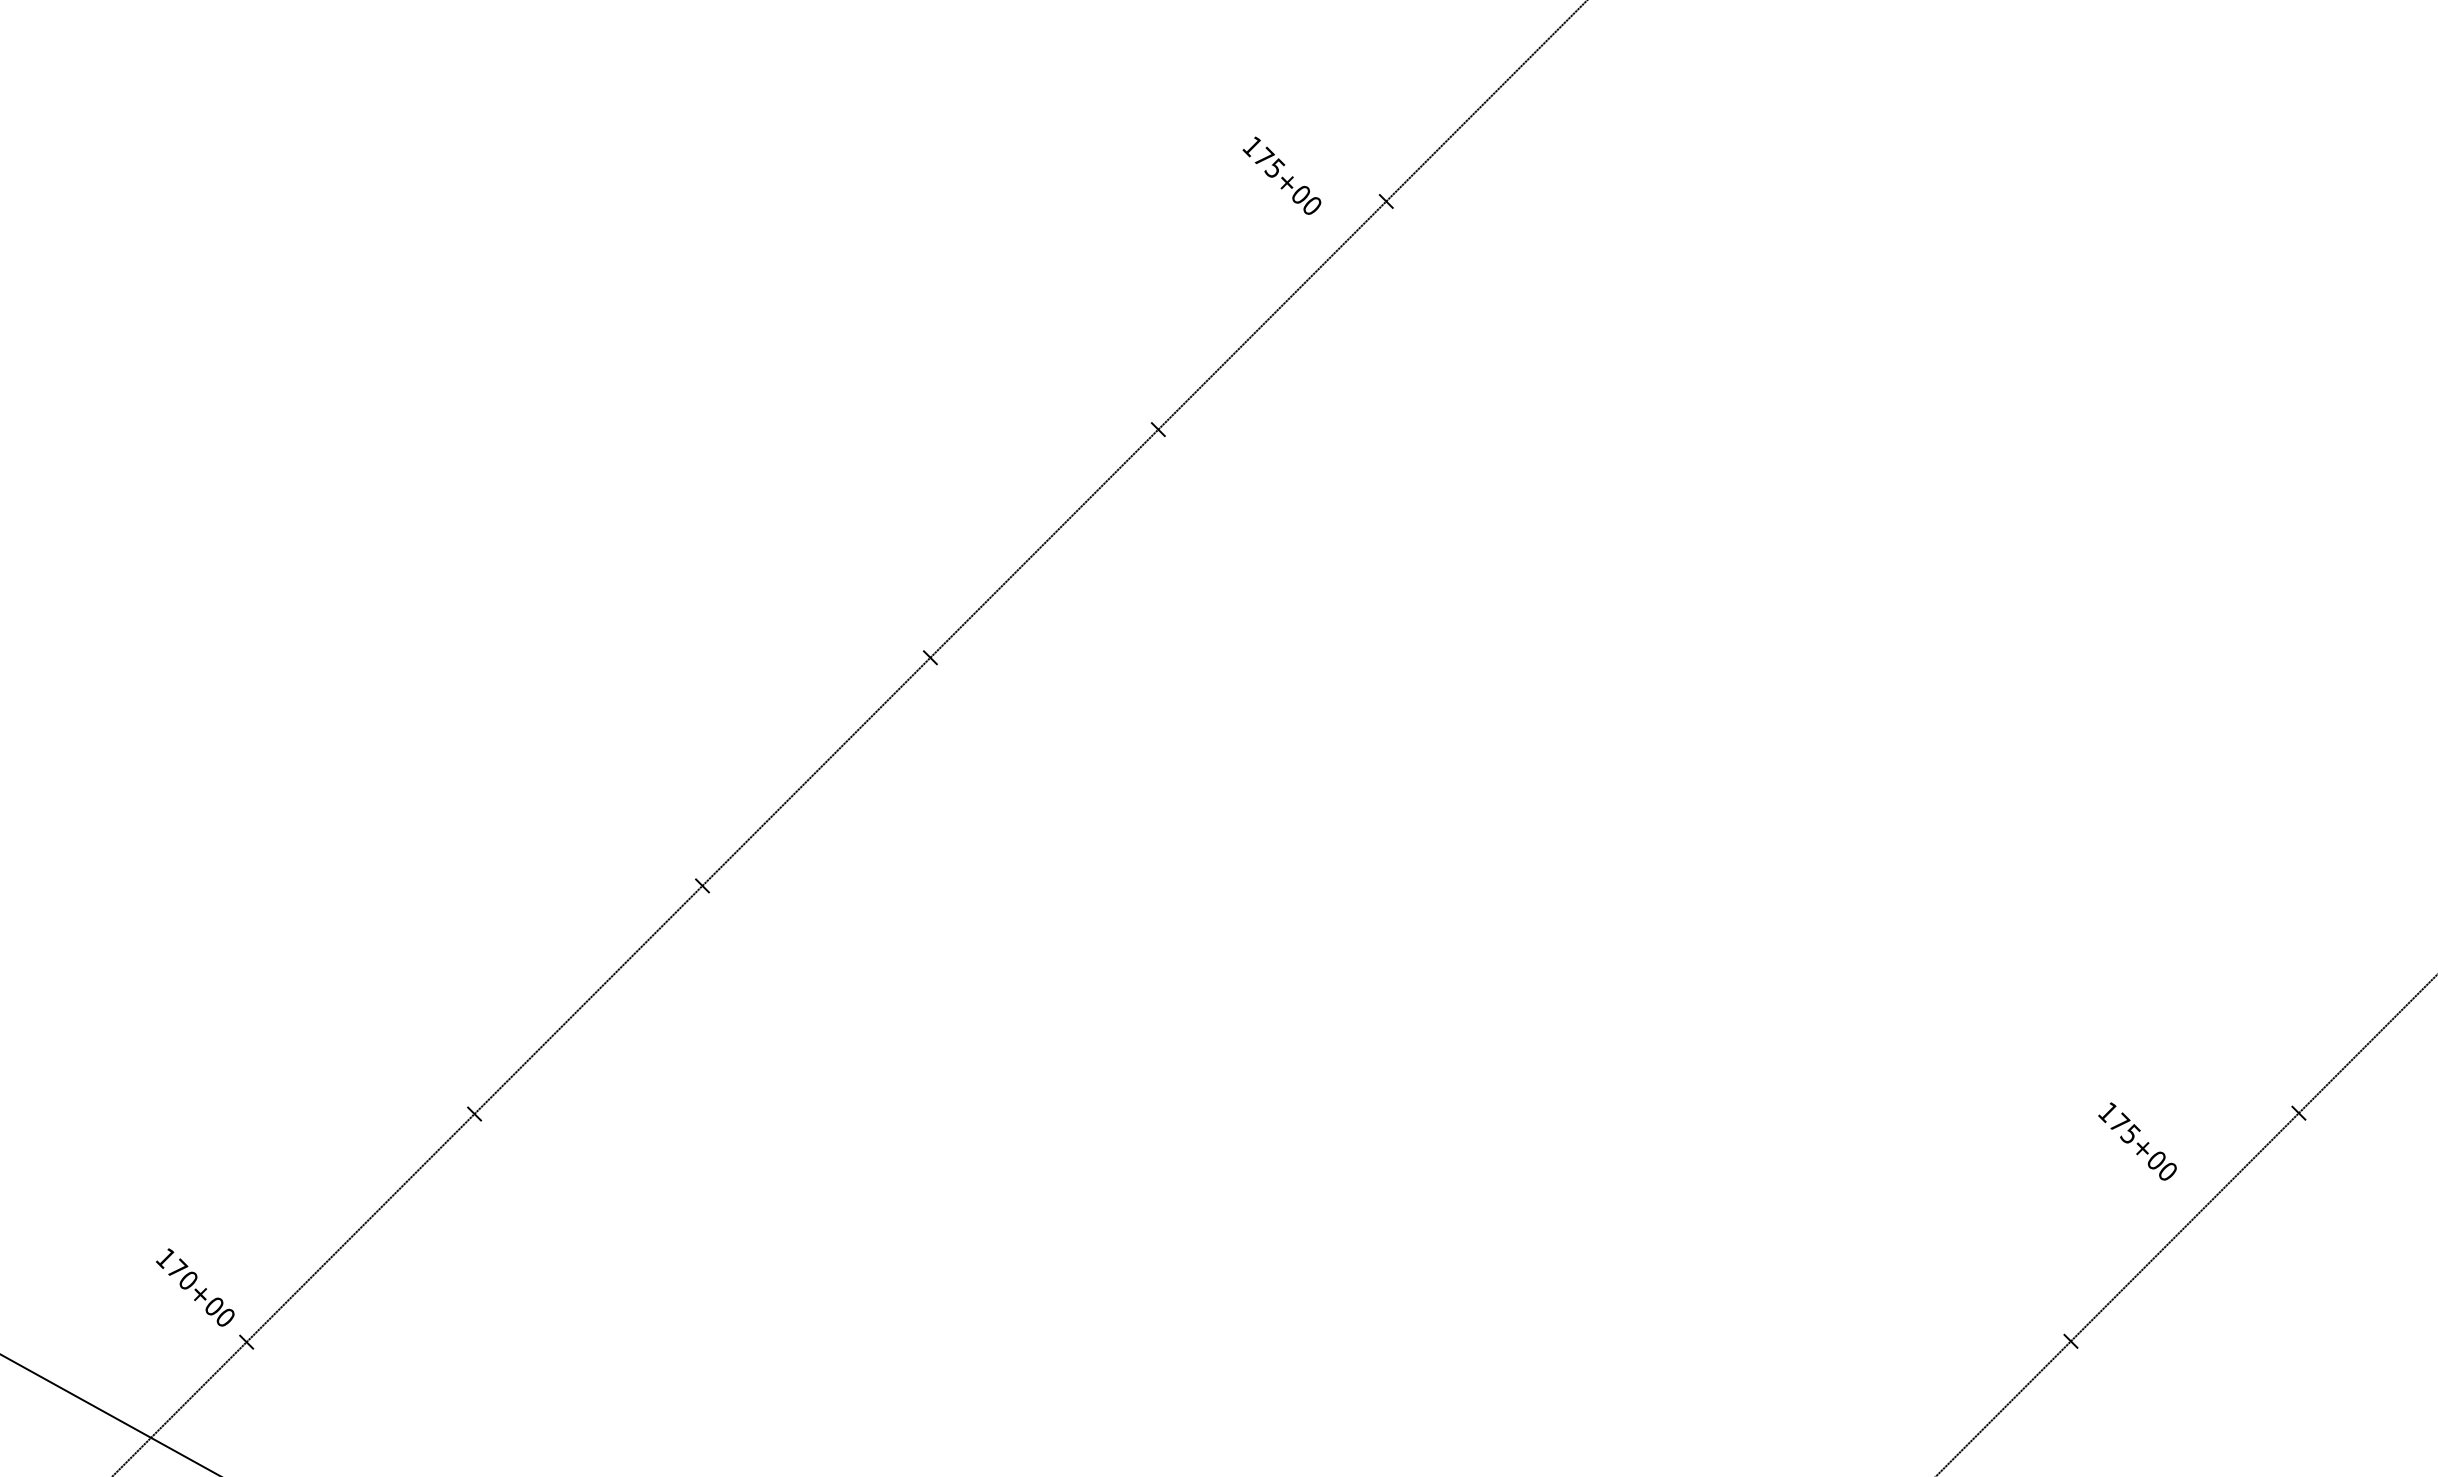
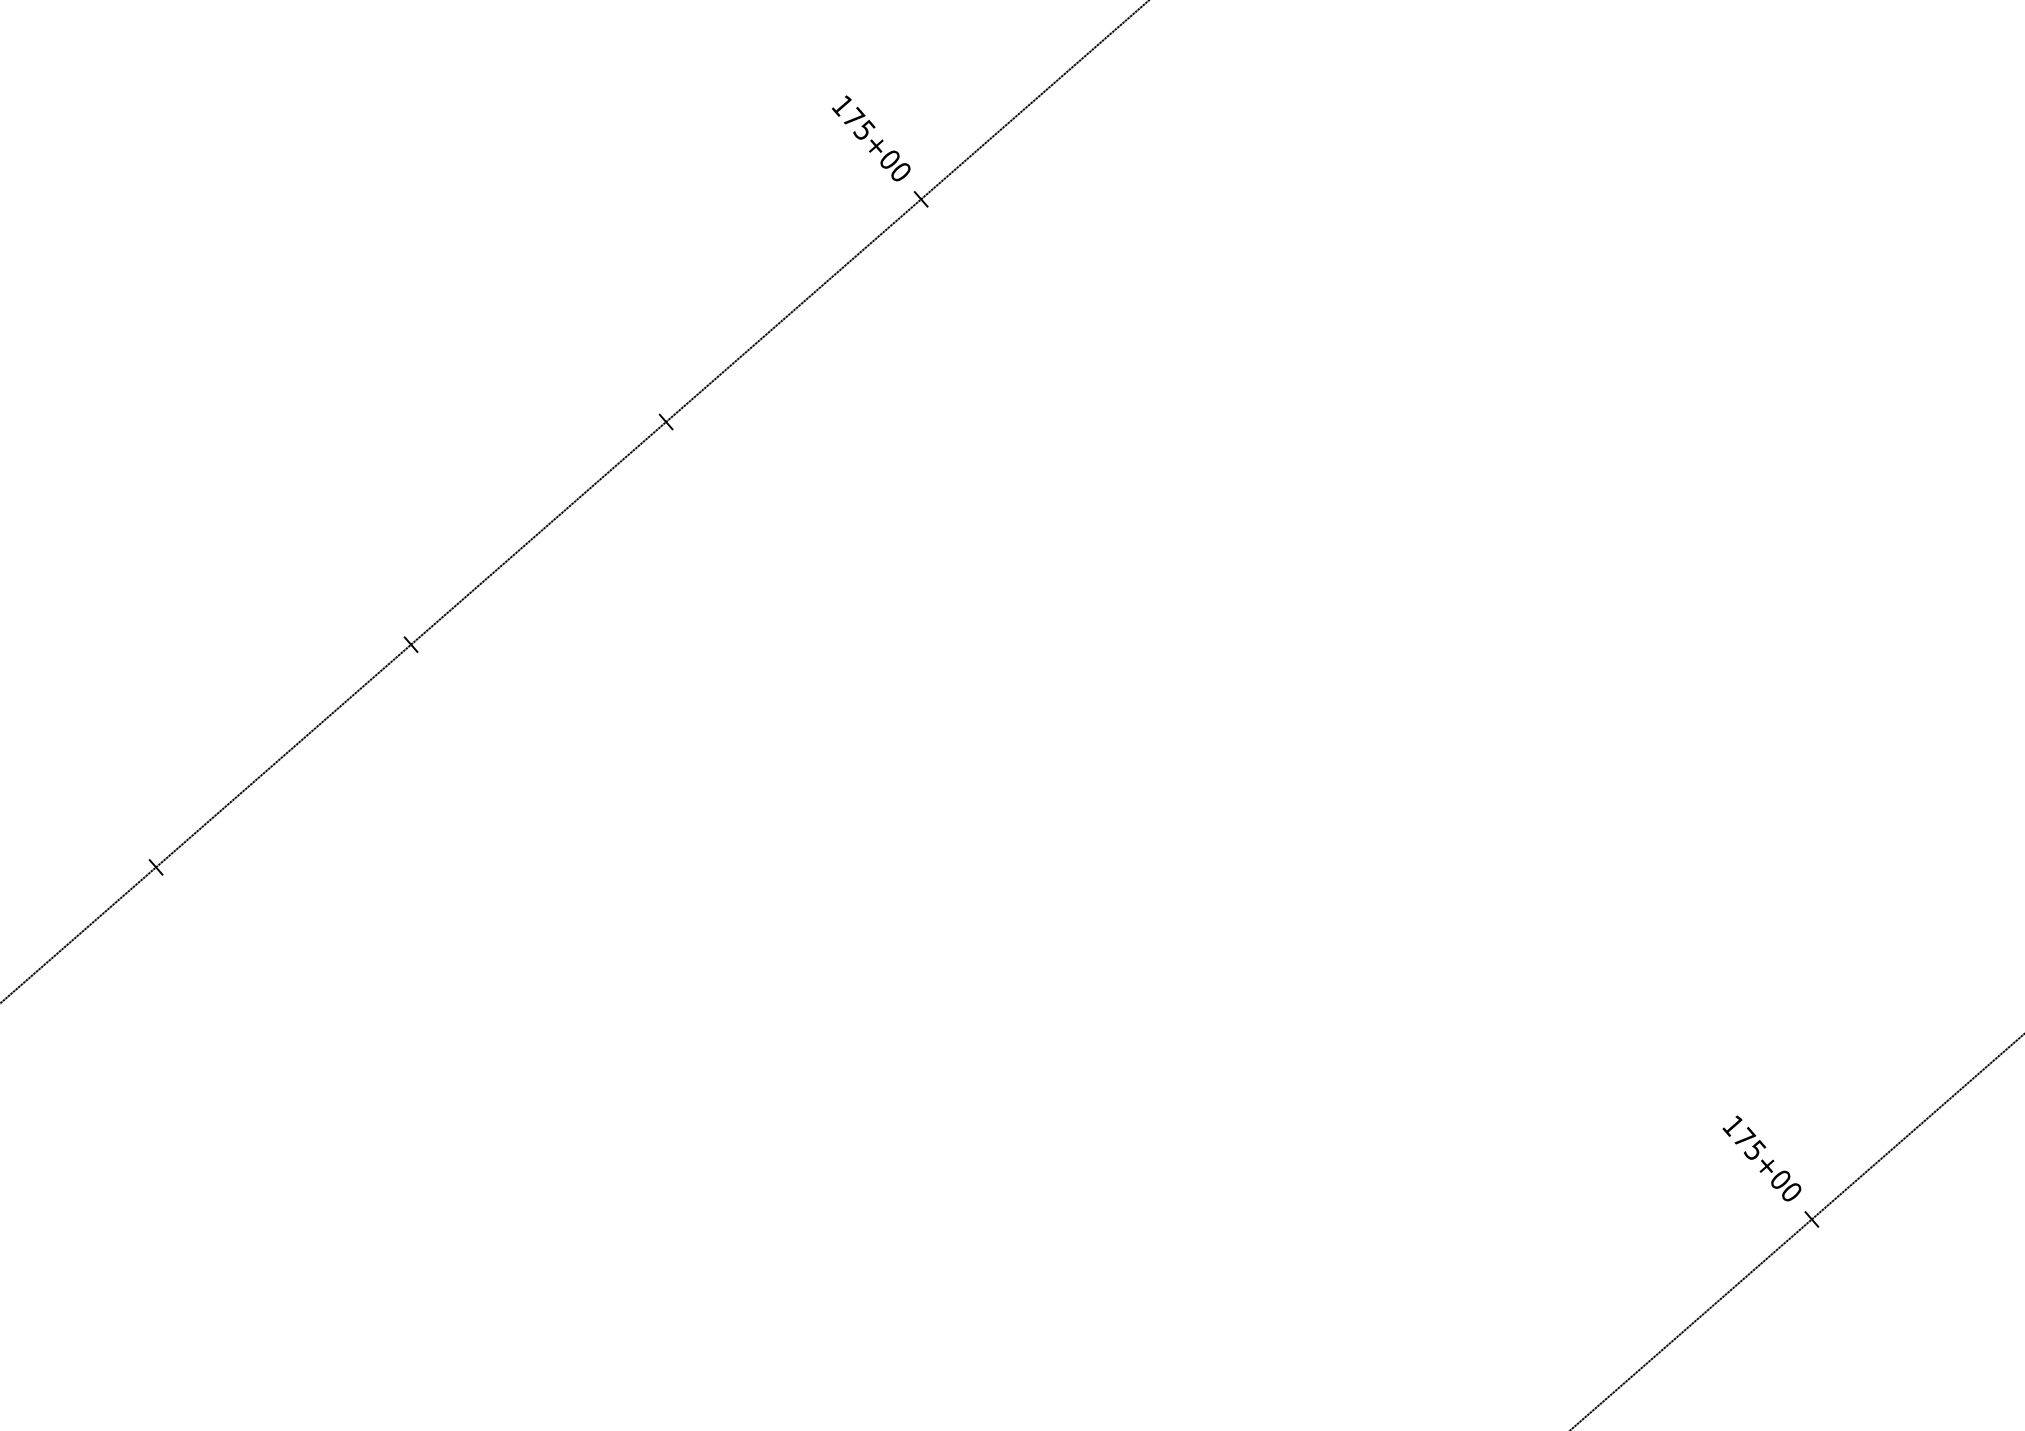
text: (1281, 175) -> (870, 138), moved
text: (2137, 1141) -> (1761, 1158), moved

